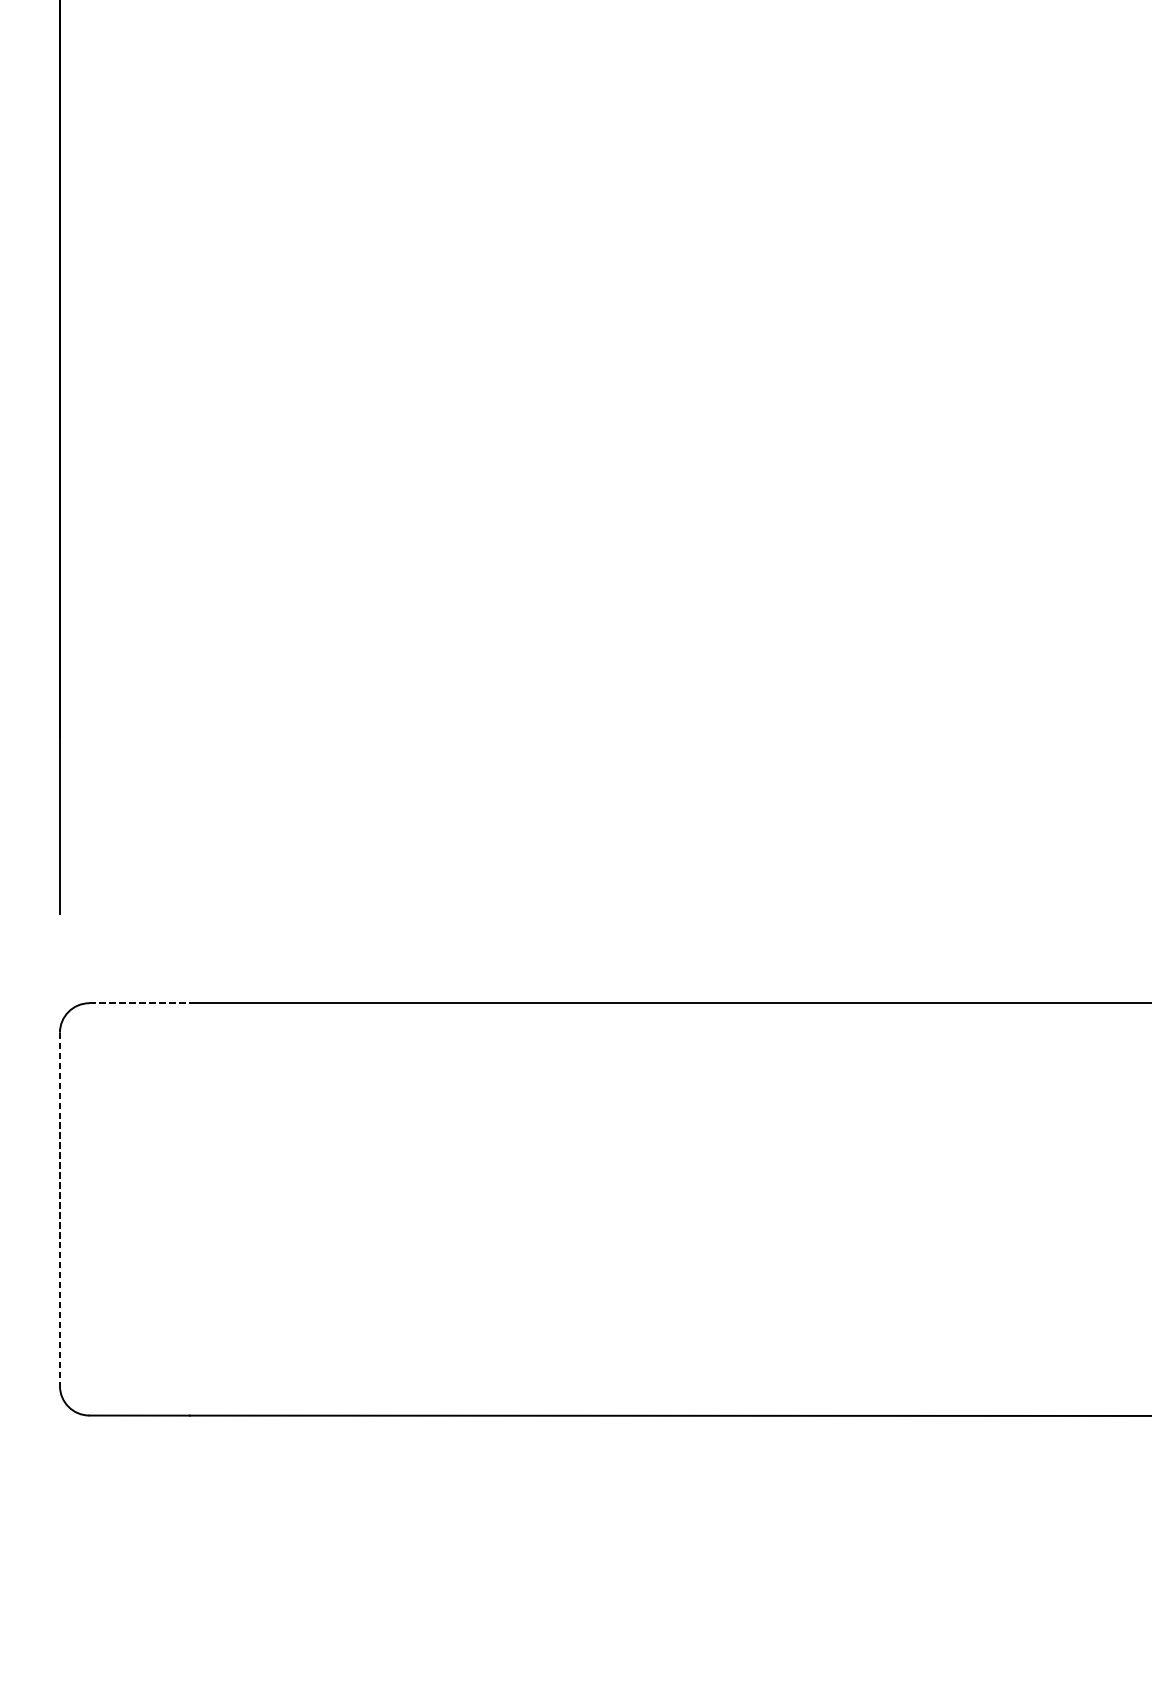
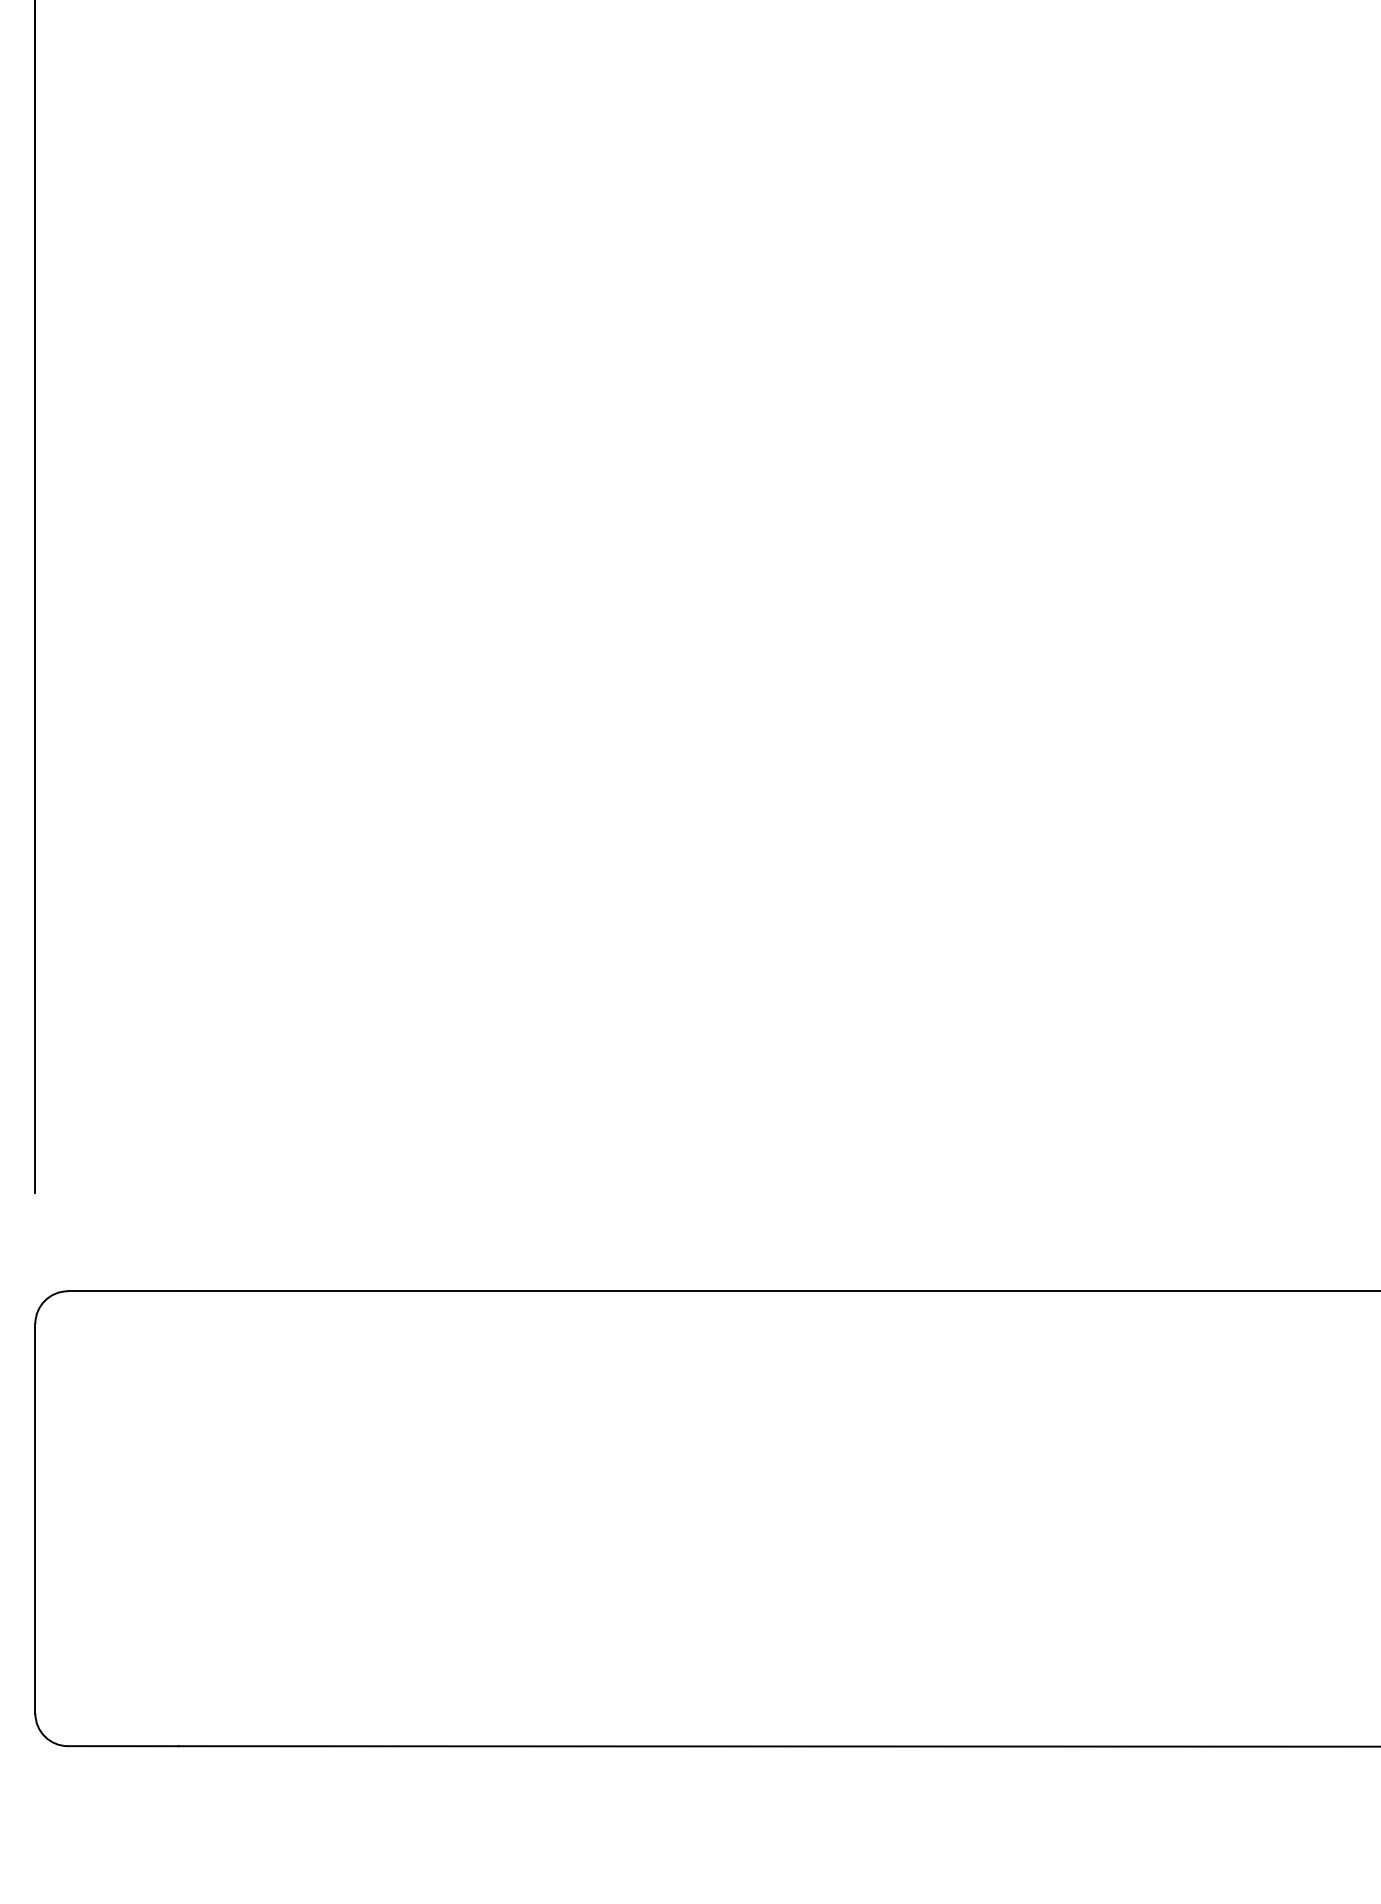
line: (141, 1003) -> (125, 1291), dashed -> solid
line: (60, 1209) -> (35, 1518), dashed -> solid

